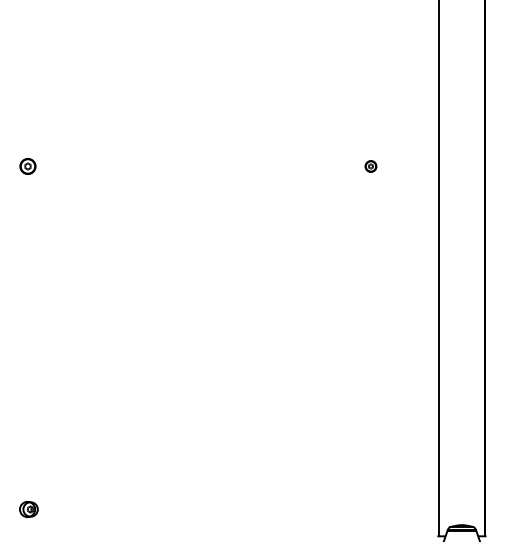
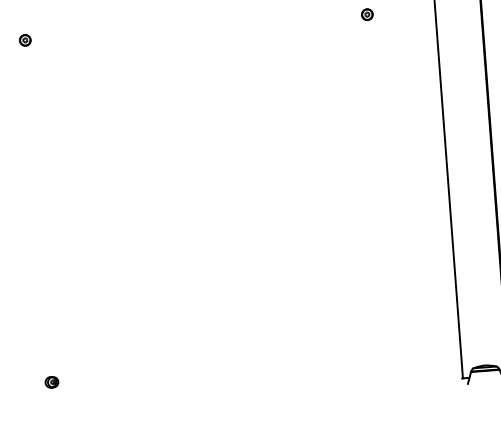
part: (27, 166) -> (24, 40), size x0.71
part: (28, 509) -> (51, 382), size x0.71

